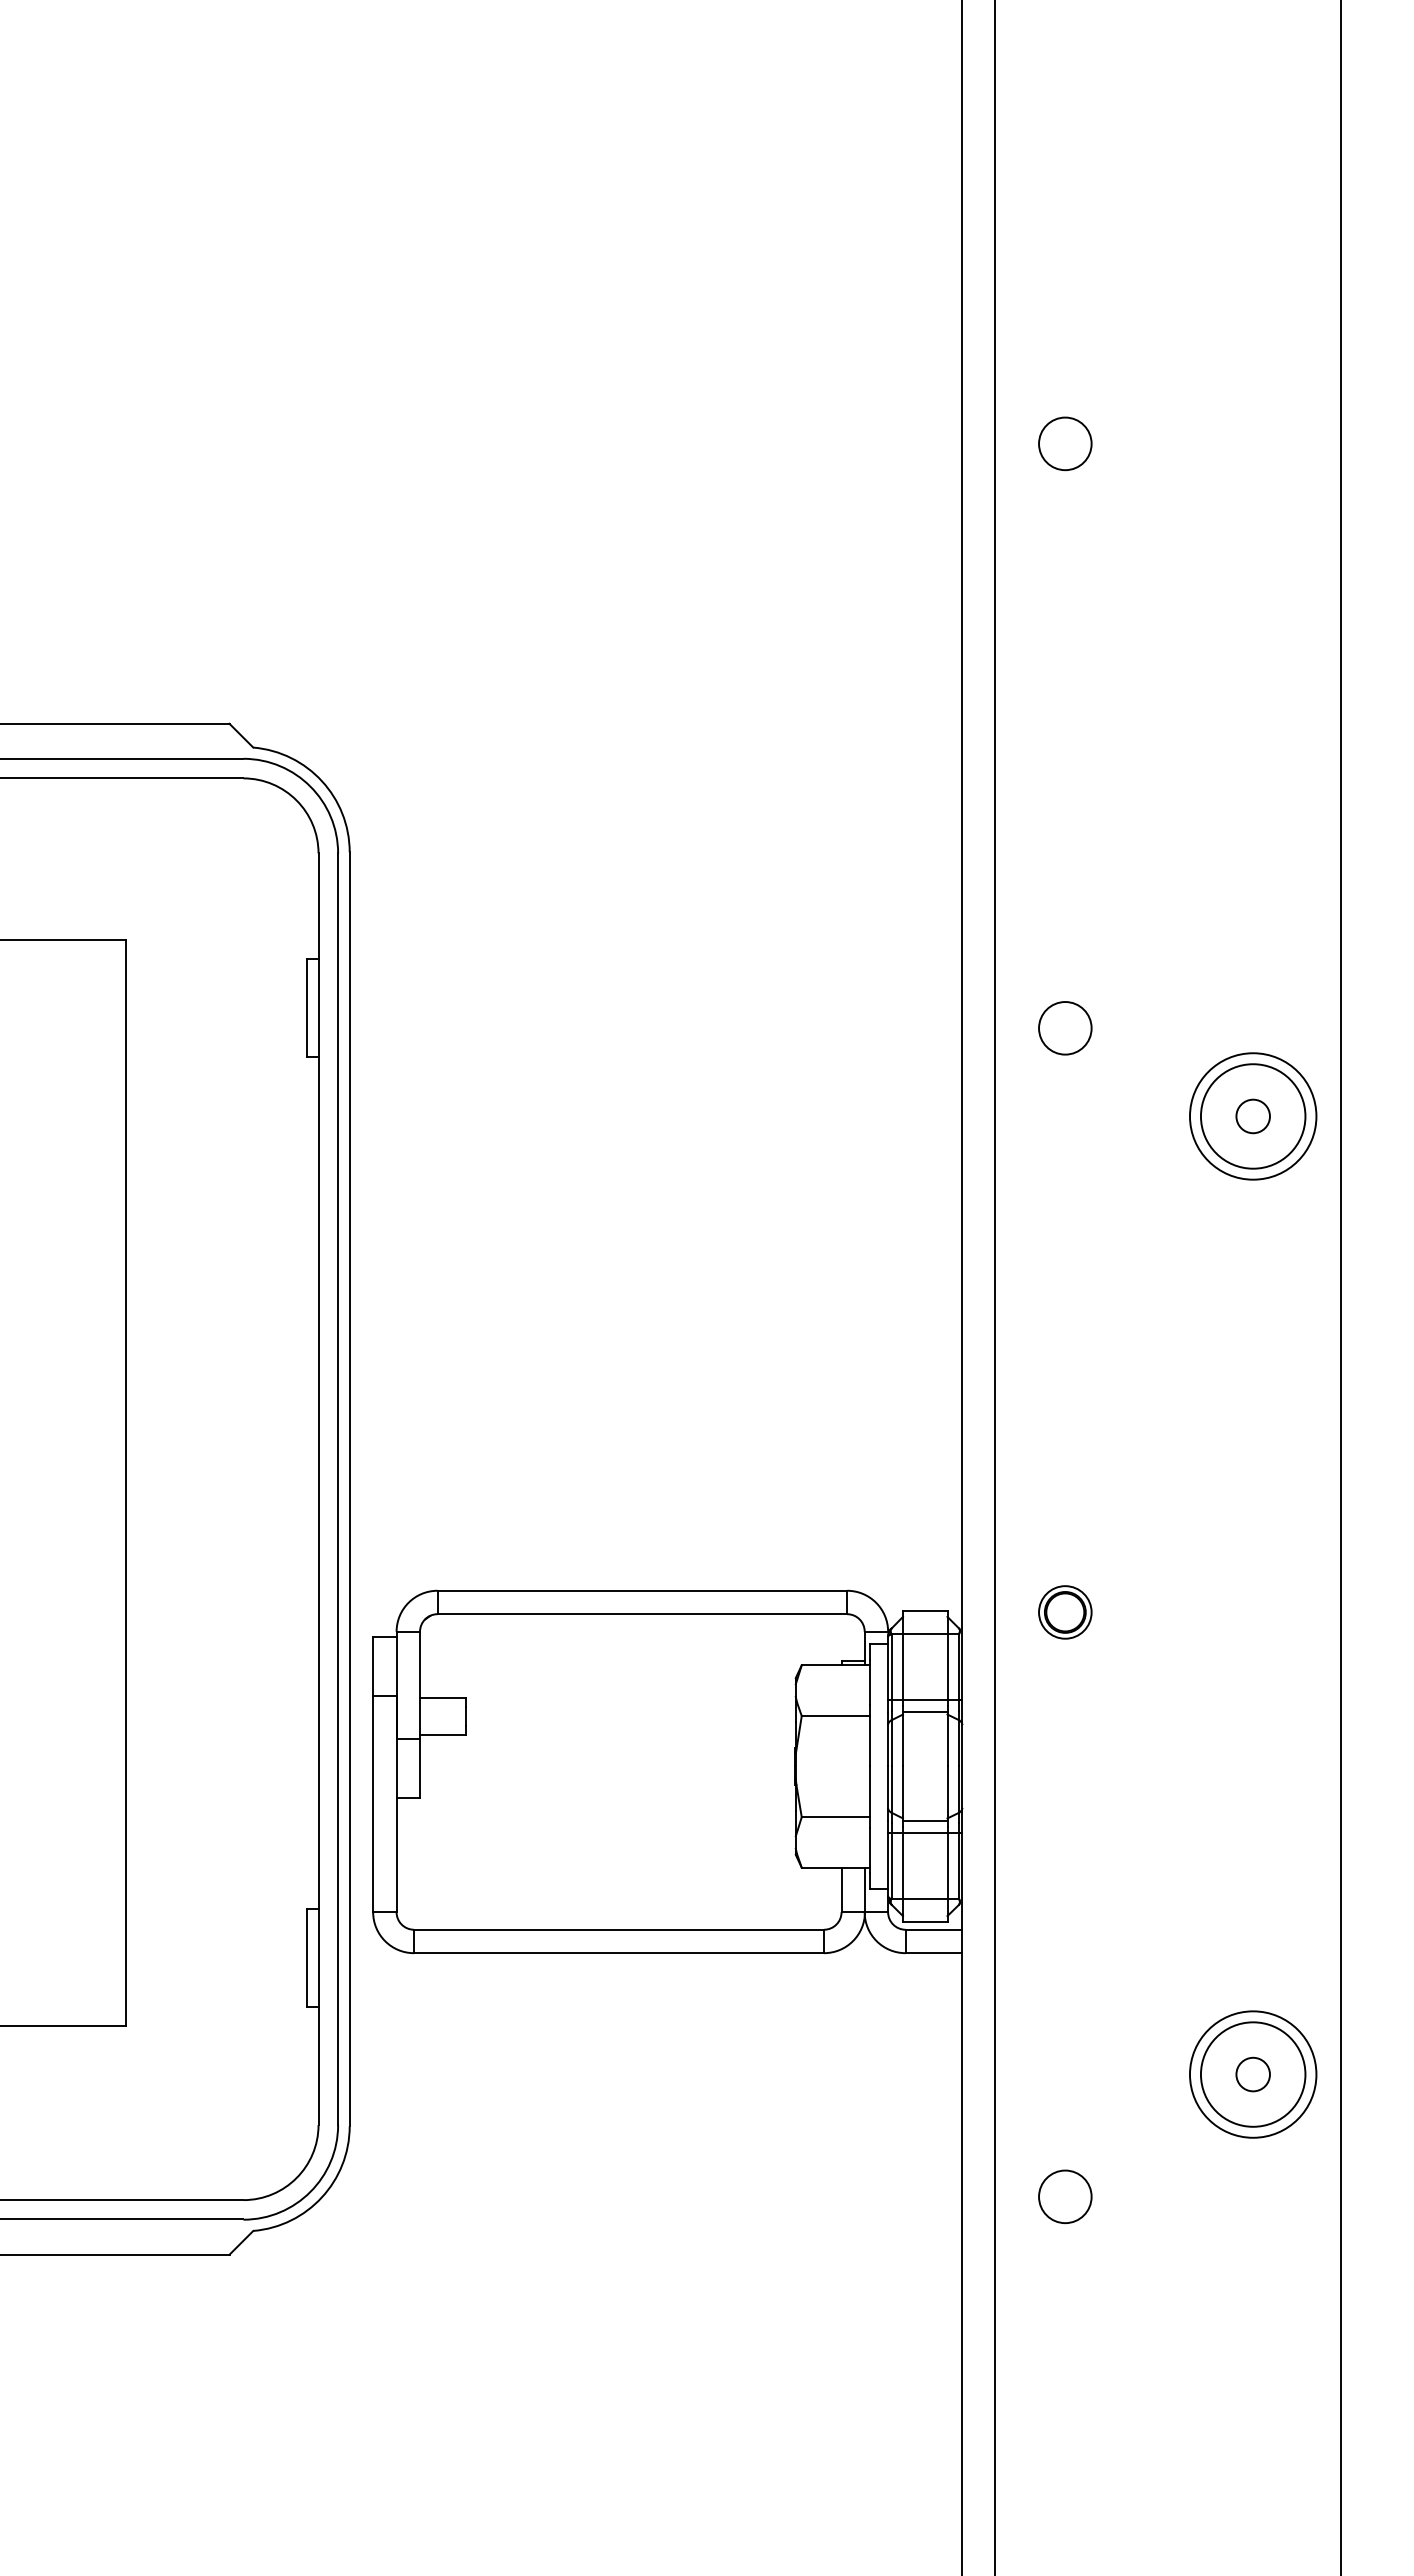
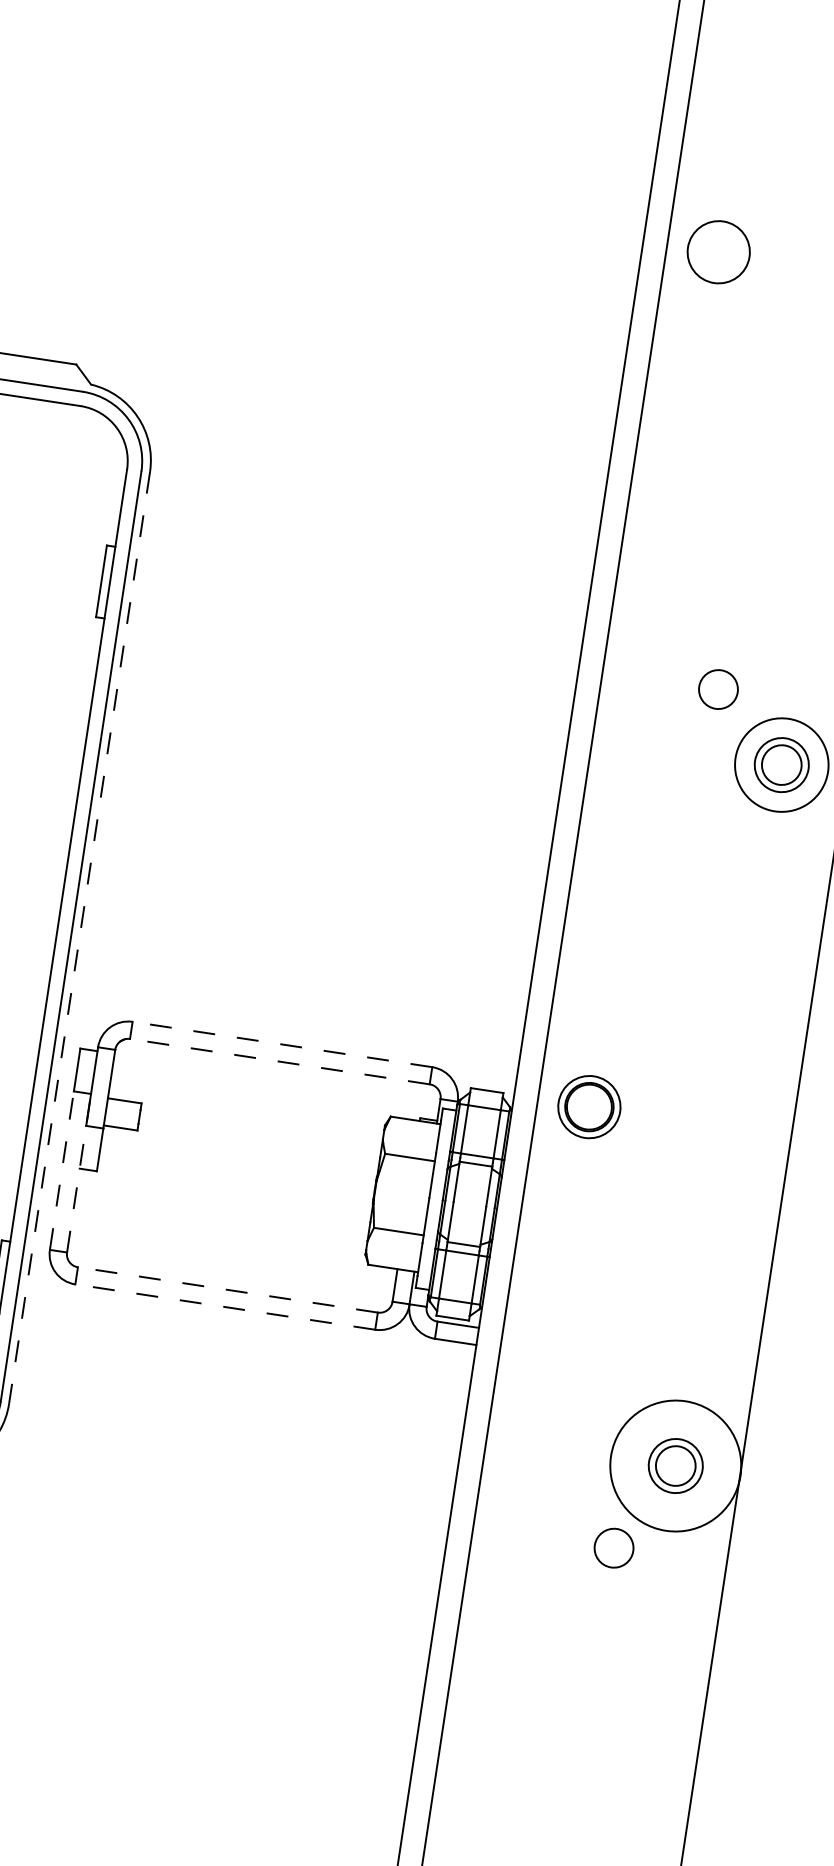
circle: (1065, 443) -> (718, 252), size x1.6
circle: (1065, 1028) -> (718, 689), moved
circle: (1252, 1116) -> (781, 765), size x0.7
circle: (1252, 1116) -> (781, 765), size x1.6
line: (349, 1489) -> (79, 938), solid -> dashed
line: (642, 1590) -> (282, 1044), solid -> dashed
part: (1065, 1612) -> (589, 1107), size x1.6
line: (642, 1614) -> (279, 1061), solid -> dashed
line: (373, 1803) -> (62, 1170), solid -> dashed
line: (396, 1803) -> (79, 1172), solid -> dashed
line: (619, 1929) -> (228, 1289), solid -> dashed
line: (619, 1953) -> (225, 1307), solid -> dashed
circle: (1252, 2074) -> (675, 1465), size x0.7
circle: (1252, 2074) -> (675, 1465), size x1.4
circle: (1252, 2074) -> (675, 1465), size x1.6
circle: (1065, 2196) -> (614, 1547), moved

